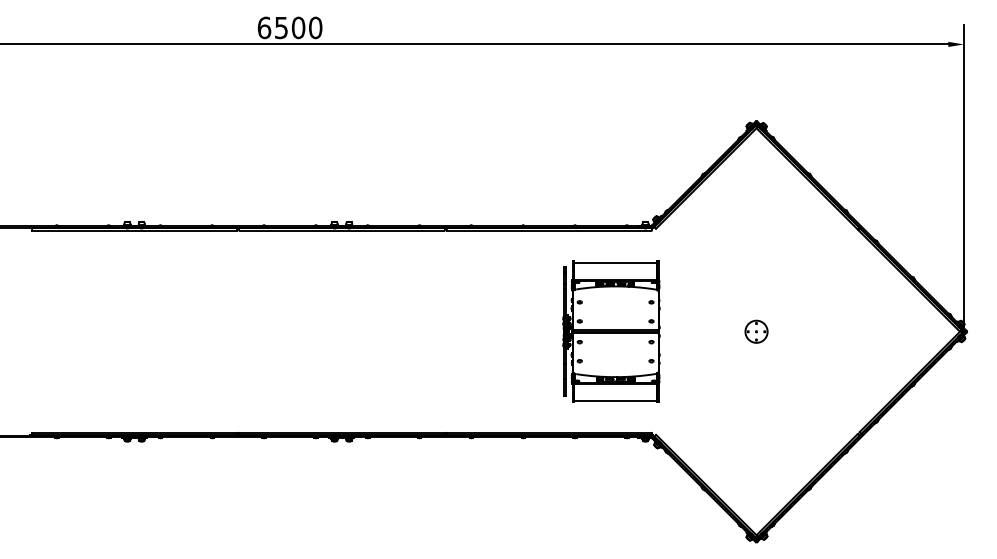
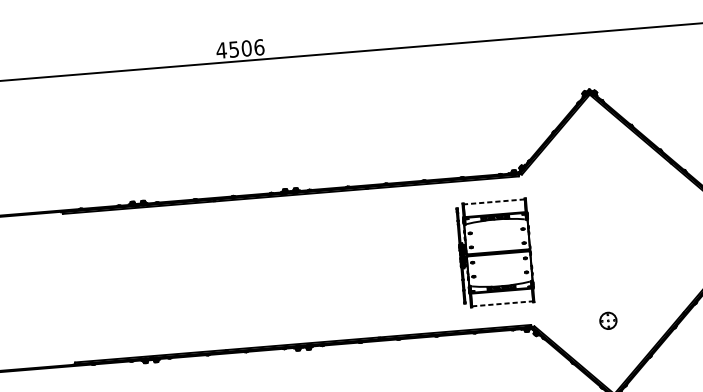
text: (289, 27) -> (240, 48), 6500 -> 4506
line: (615, 262) -> (494, 201), solid -> dashed
part: (756, 331) -> (608, 320), moved
line: (616, 401) -> (503, 304), solid -> dashed

